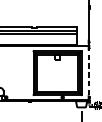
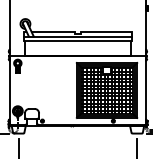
hatch: (57, 73) -> (106, 90), added
line: (89, 73) -> (146, 90), dashed -> solid

